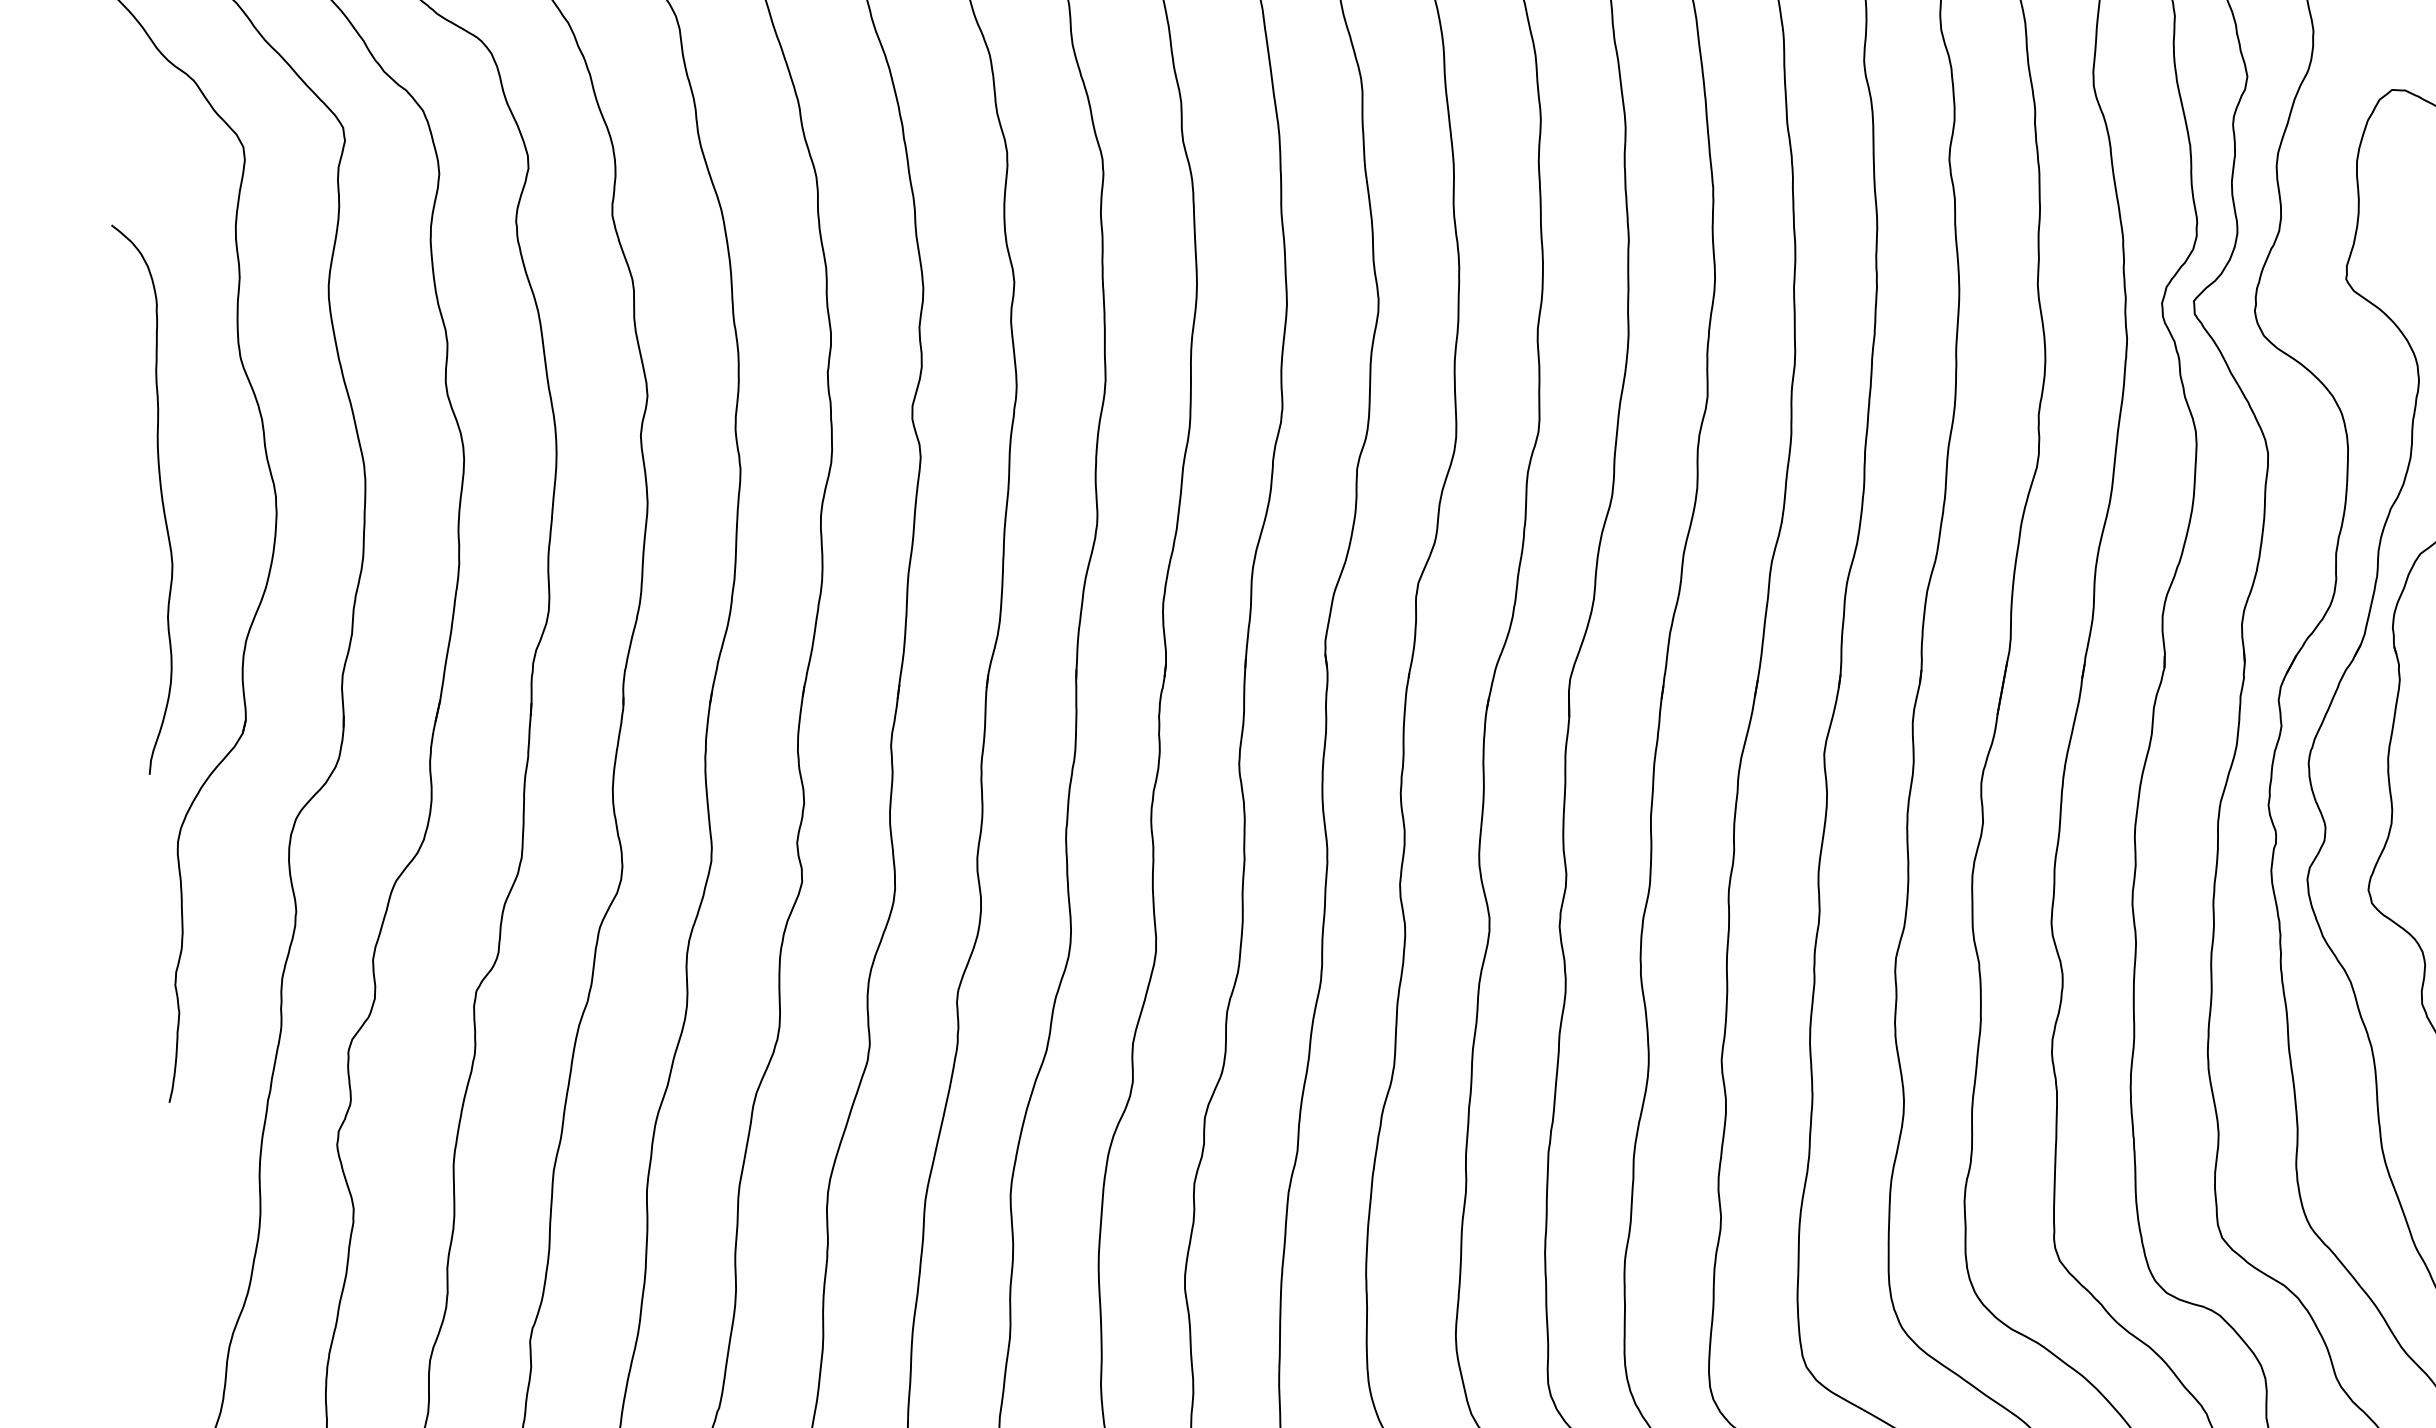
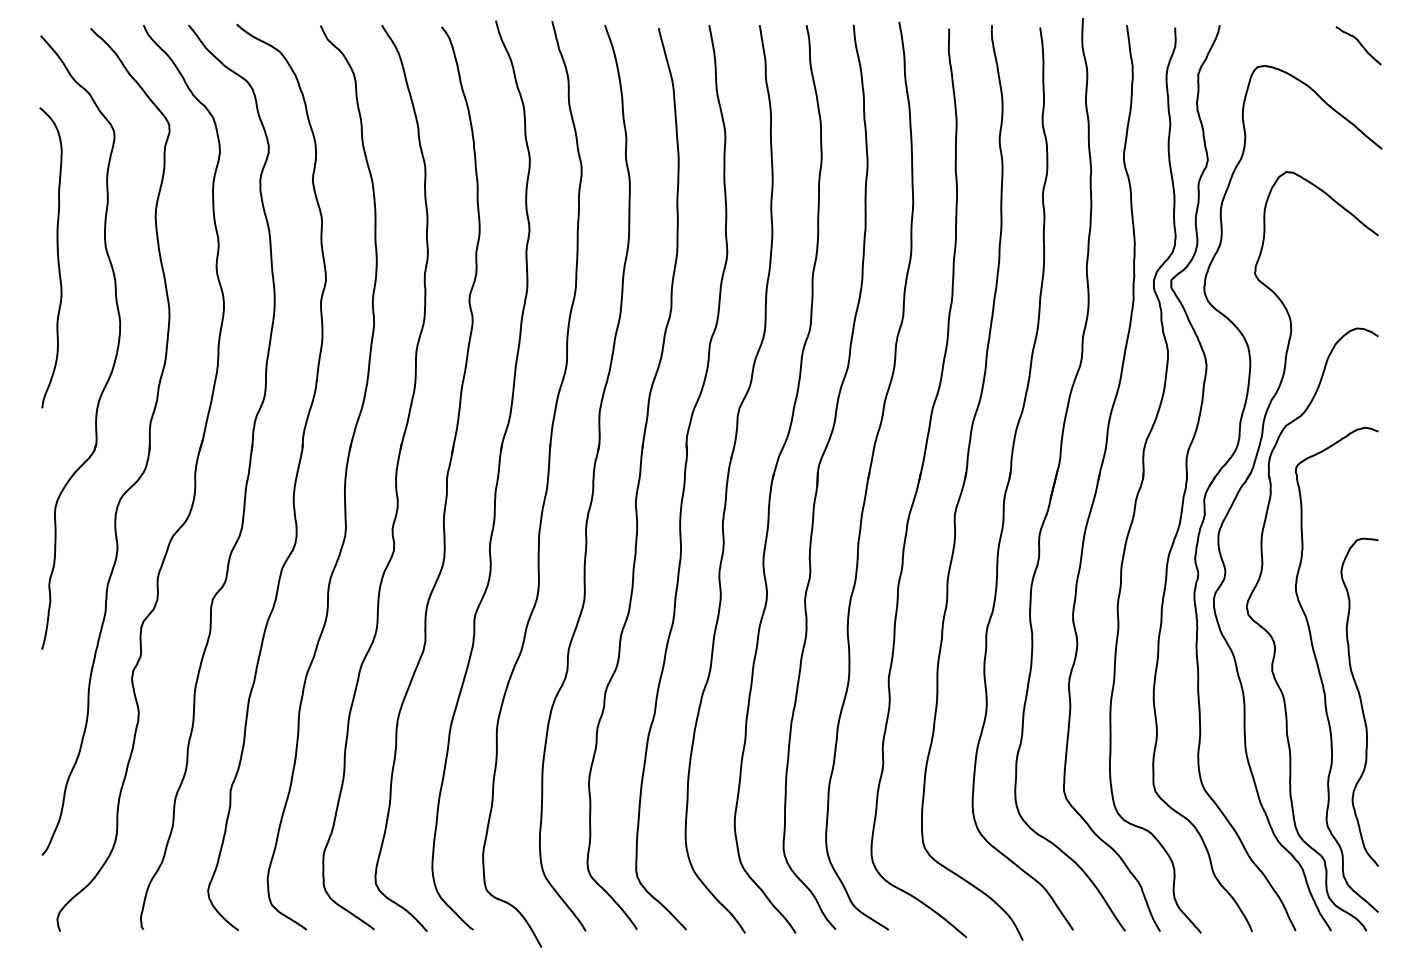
curve: (160, 497) -> (57, 257), moved

